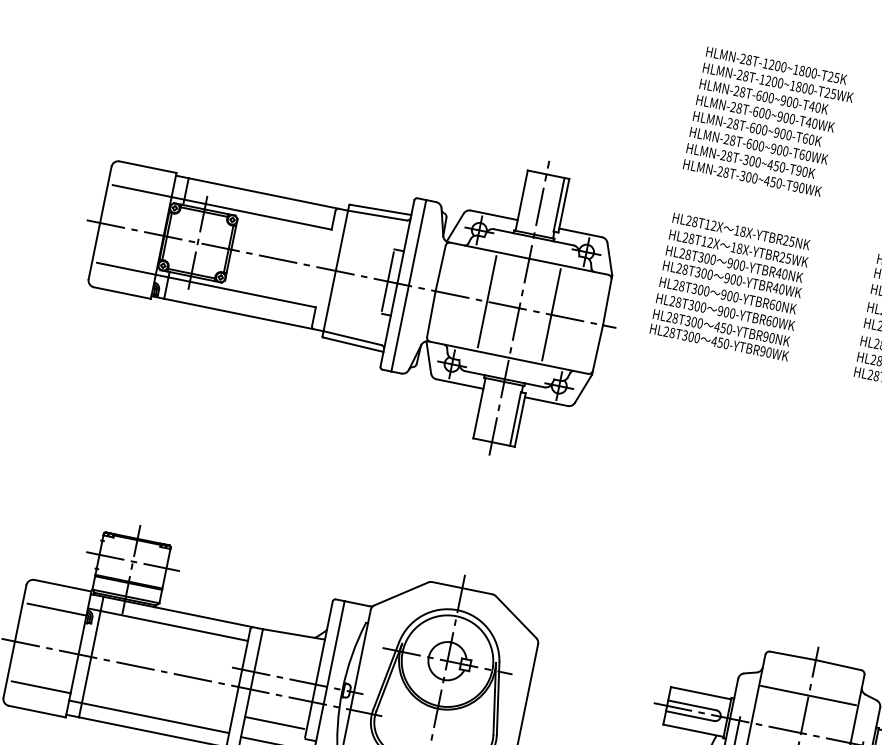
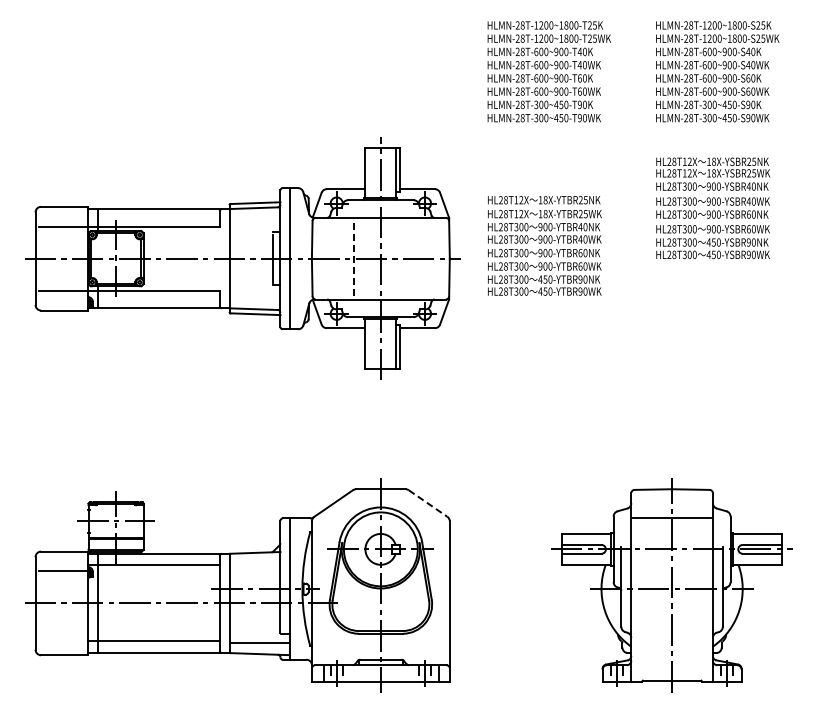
text: (730, 286) -> (544, 245), moved
line: (487, 301) -> (354, 258), solid -> dashed
line: (551, 314) -> (407, 258), removed
line: (516, 617) -> (428, 503), solid -> dashed
line: (40, 687) -> (63, 635), removed
line: (273, 723) -> (253, 626), removed

